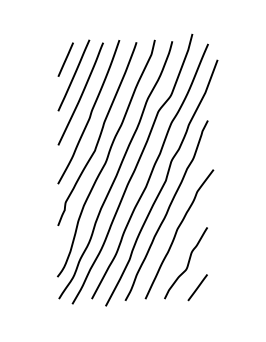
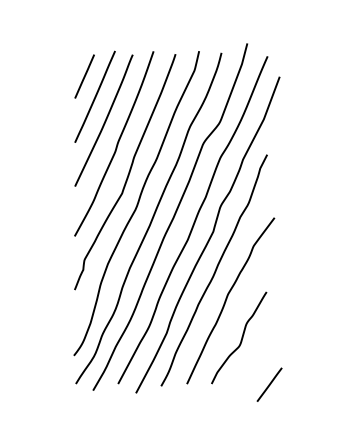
line: (197, 287) -> (269, 384), moved

